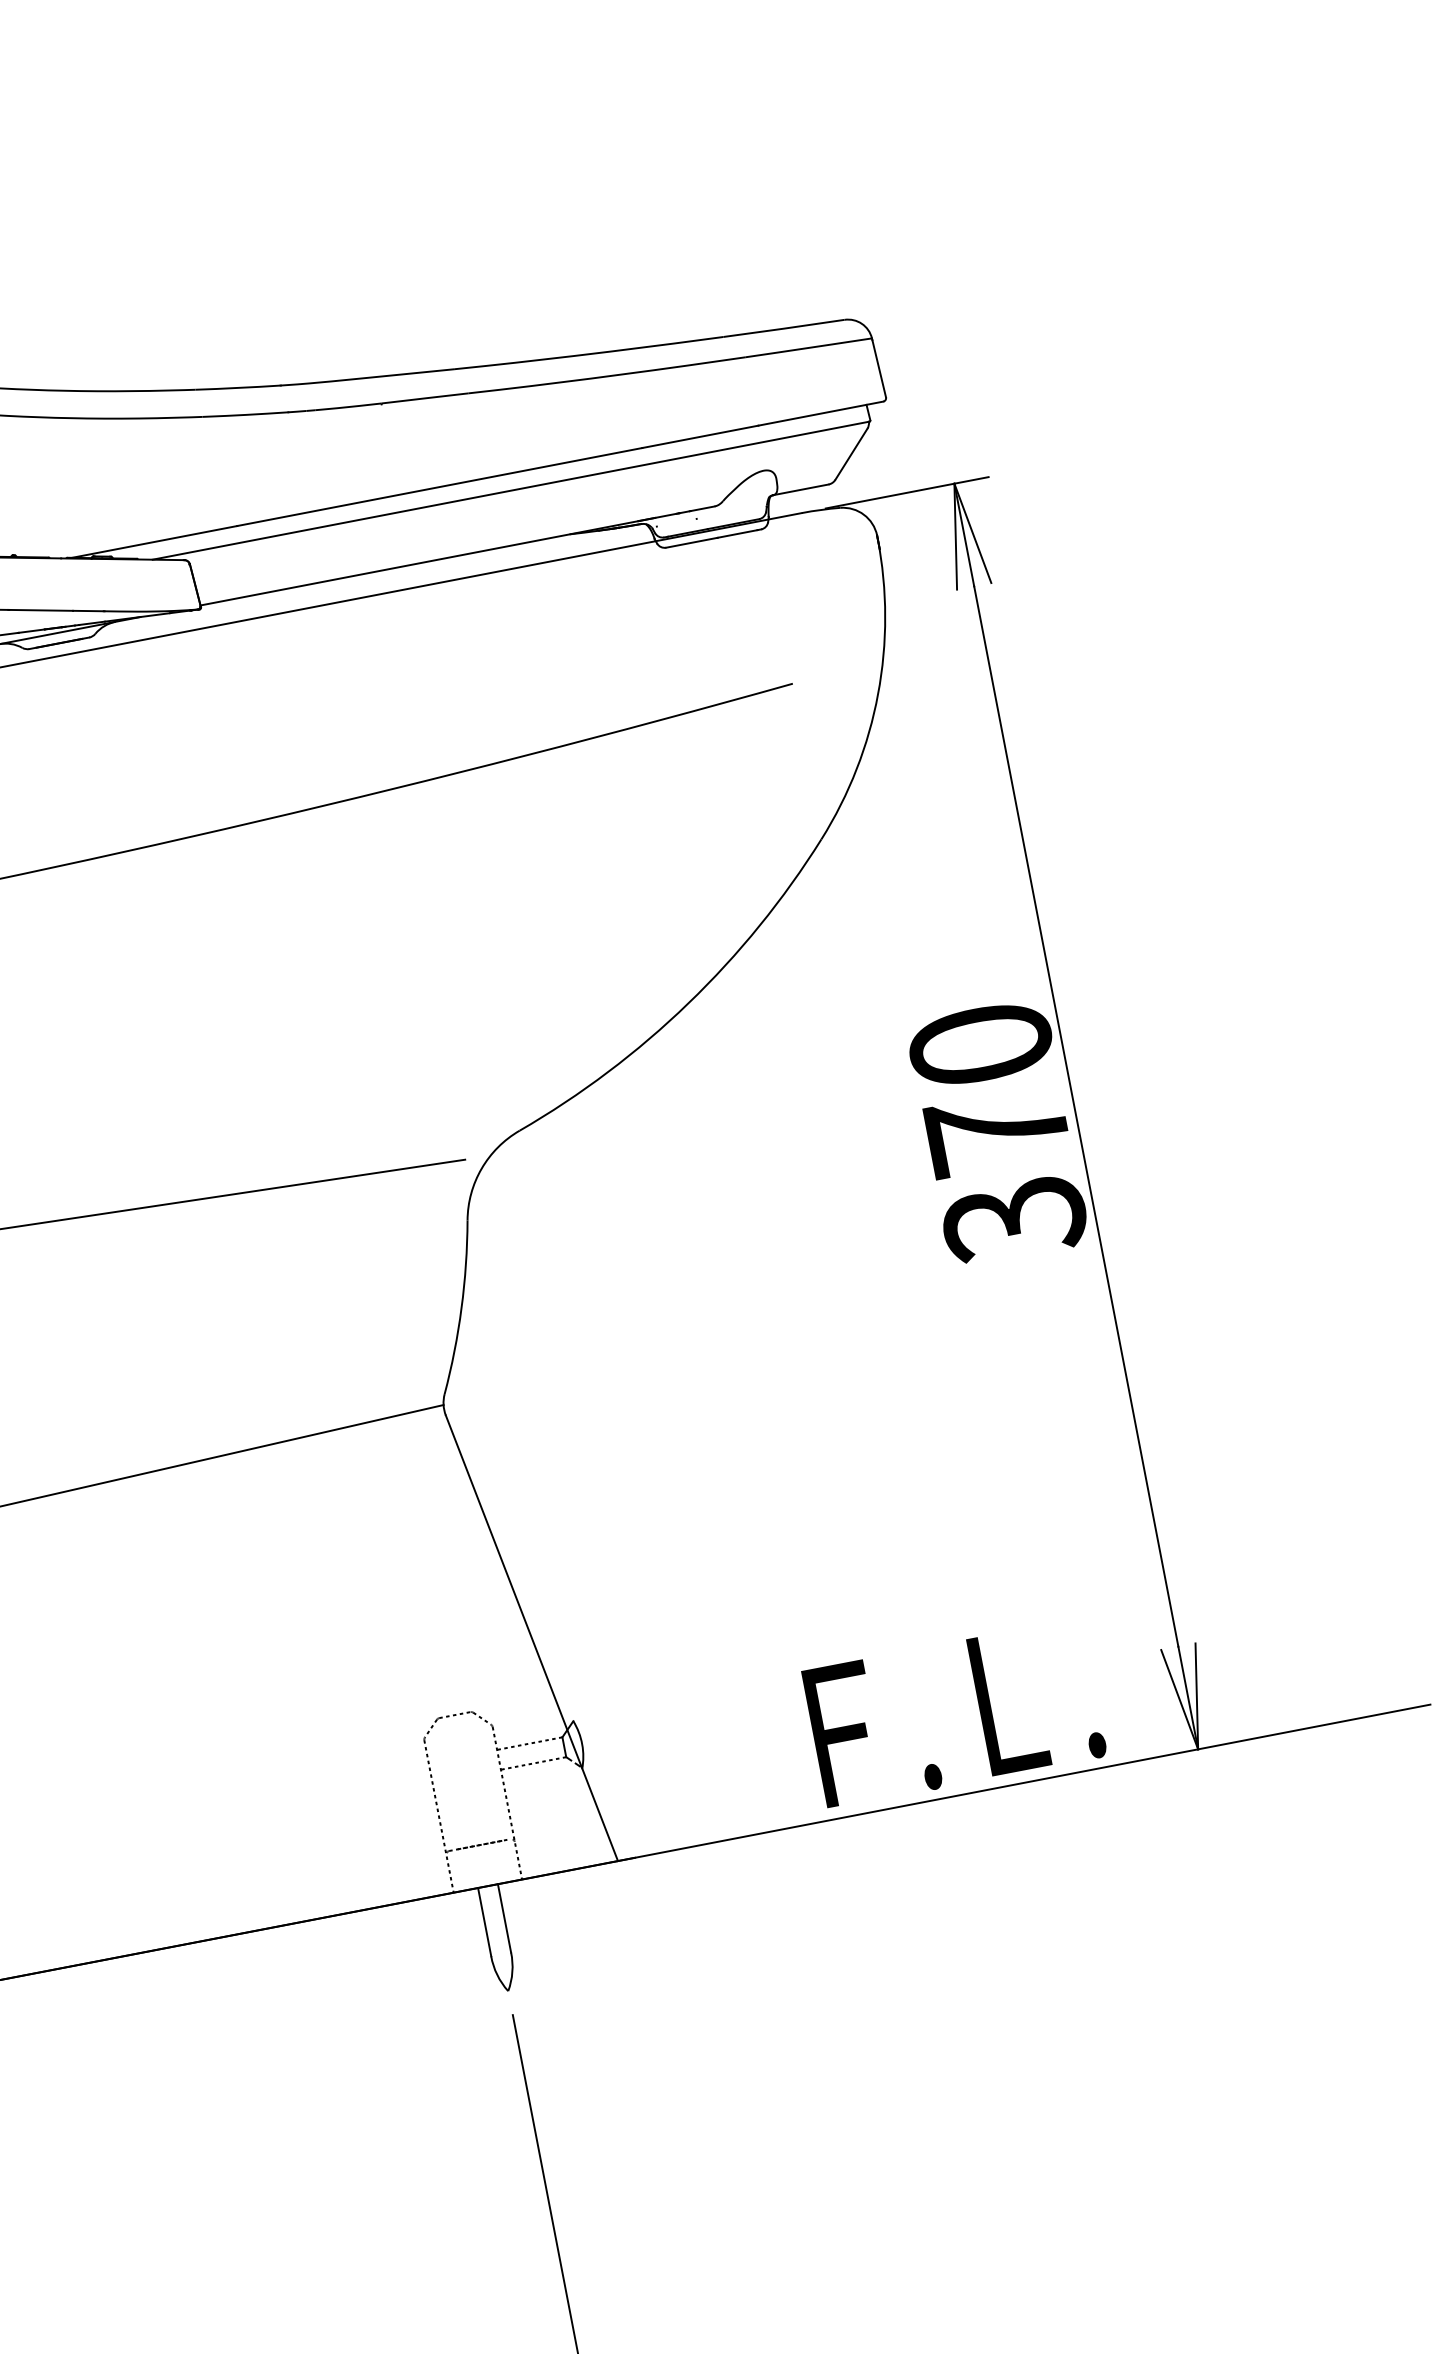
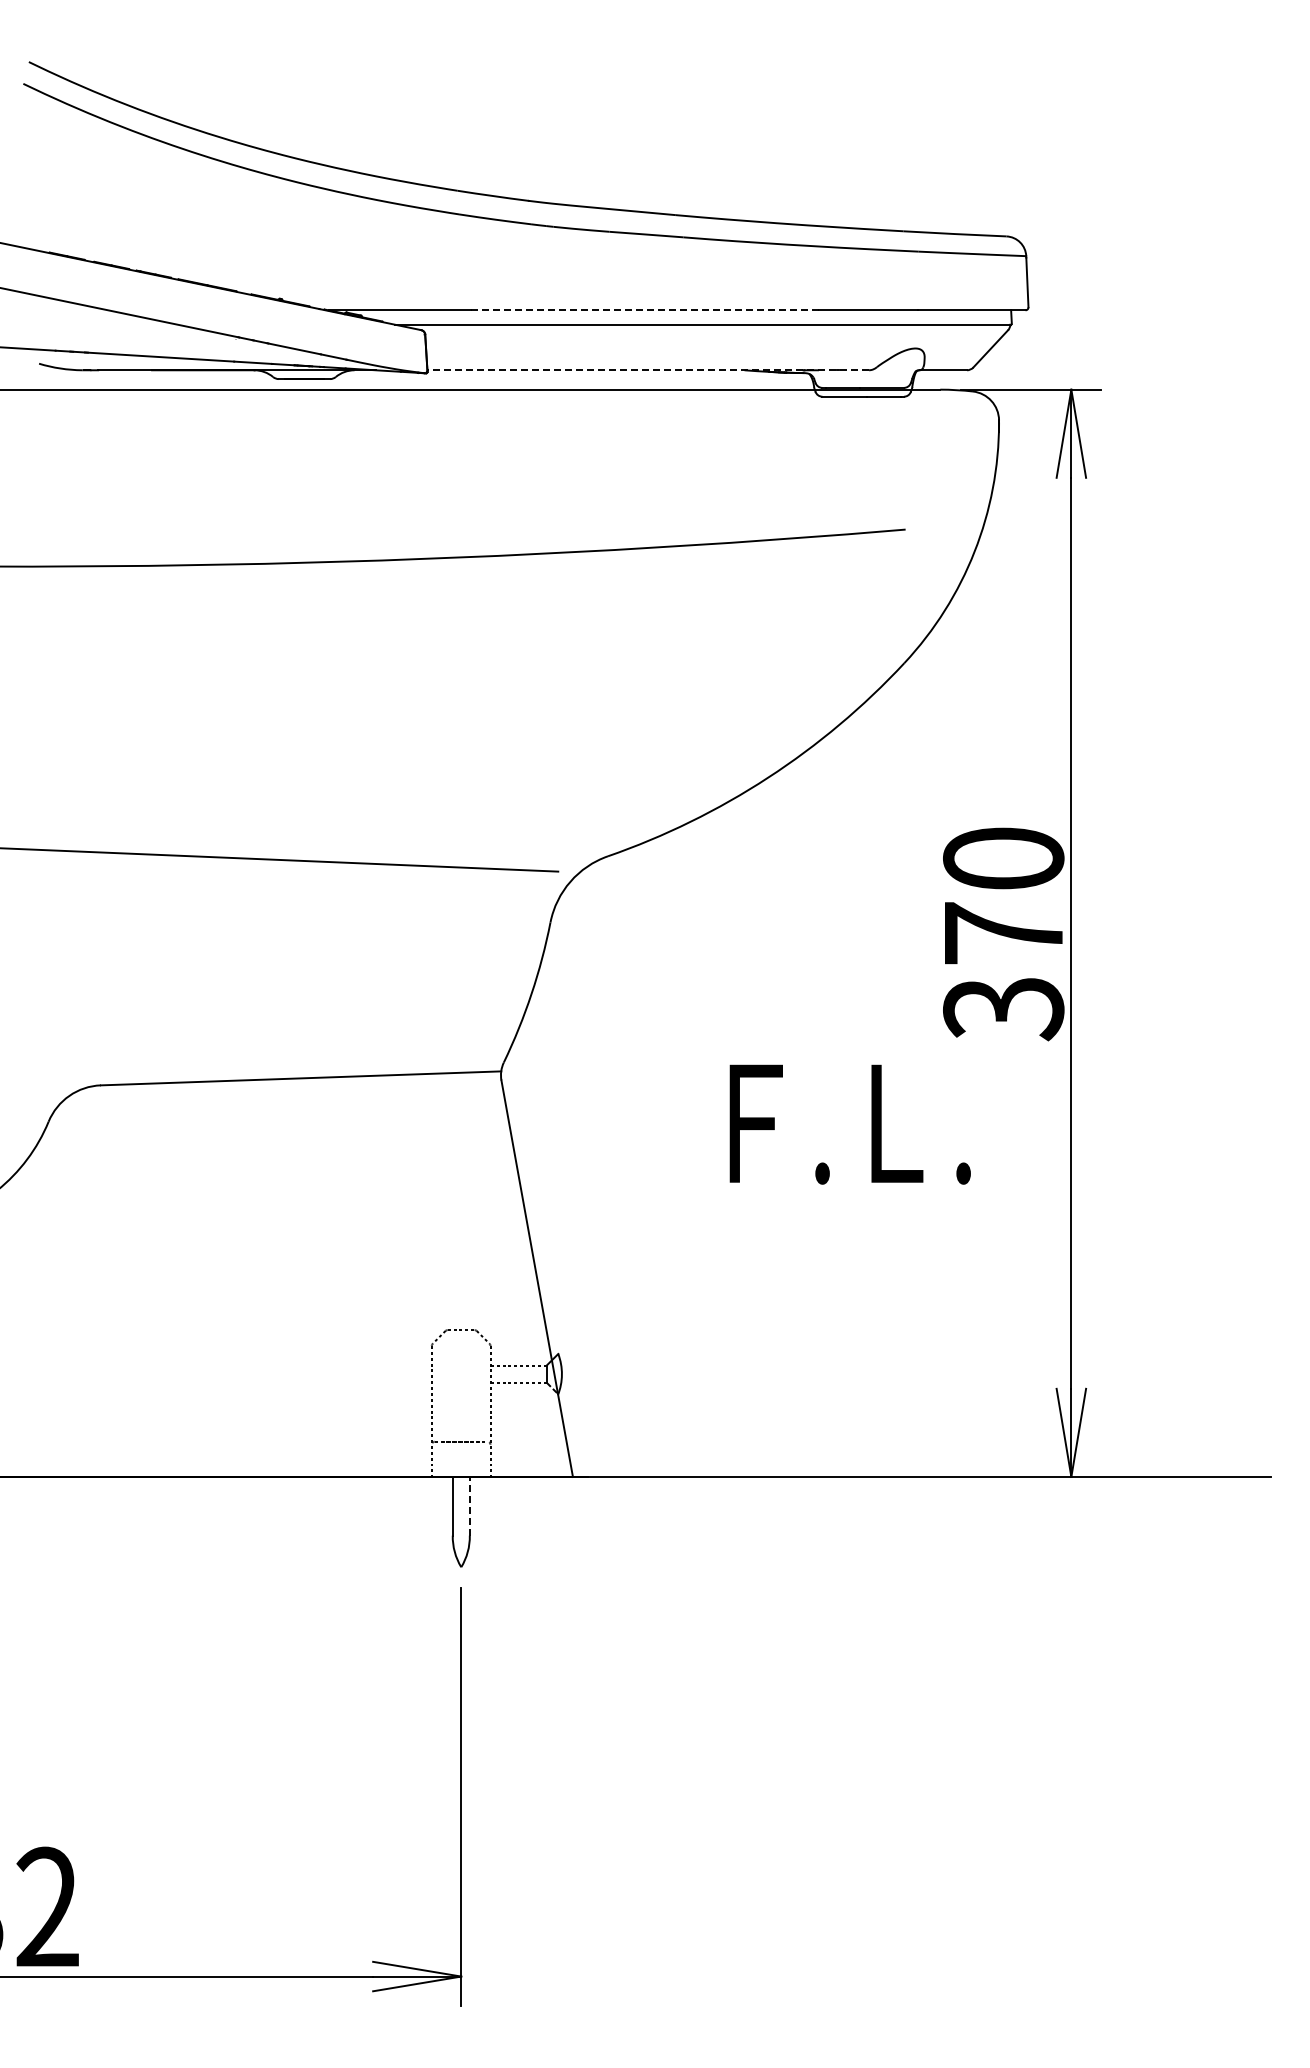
line: (440, 487) -> (645, 310), solid -> dashed
line: (457, 556) -> (648, 370), solid -> dashed
text: (953, 1713) -> (849, 1124), moved
line: (503, 1917) -> (469, 1505), solid -> dashed

